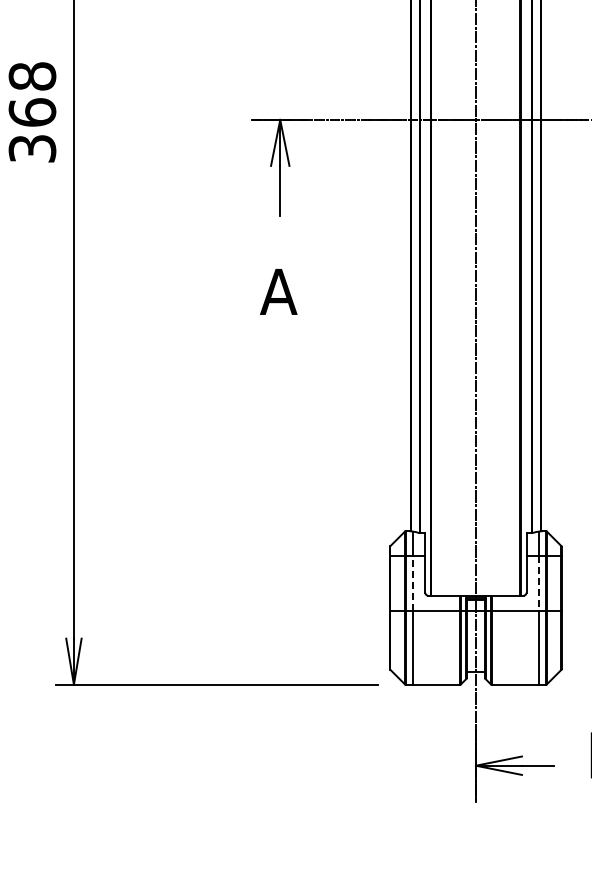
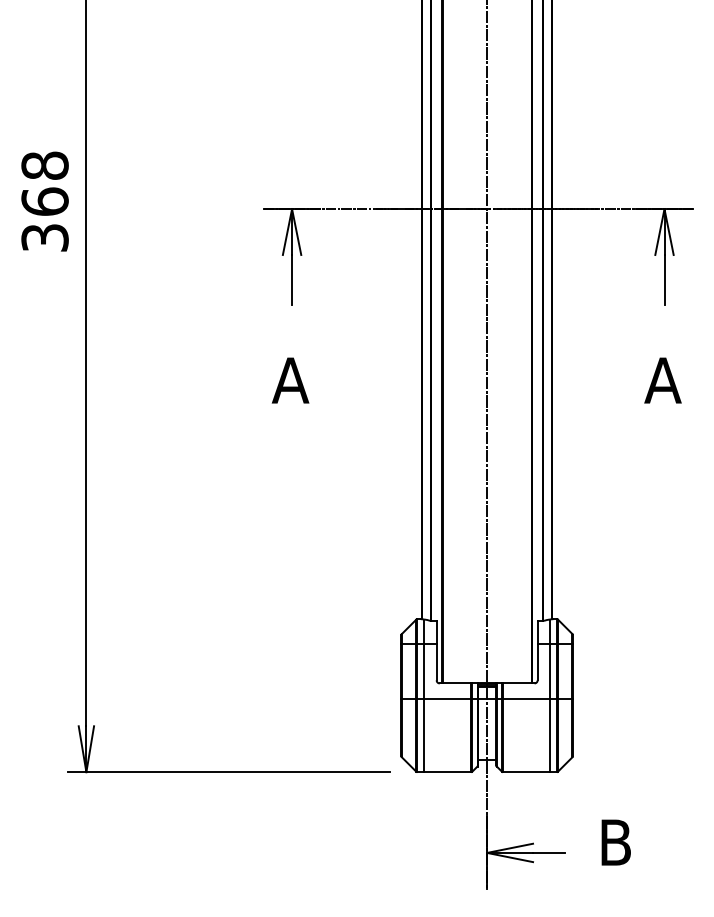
line: (413, 583) -> (424, 671), dashed -> solid
line: (538, 583) -> (549, 671), dashed -> solid

